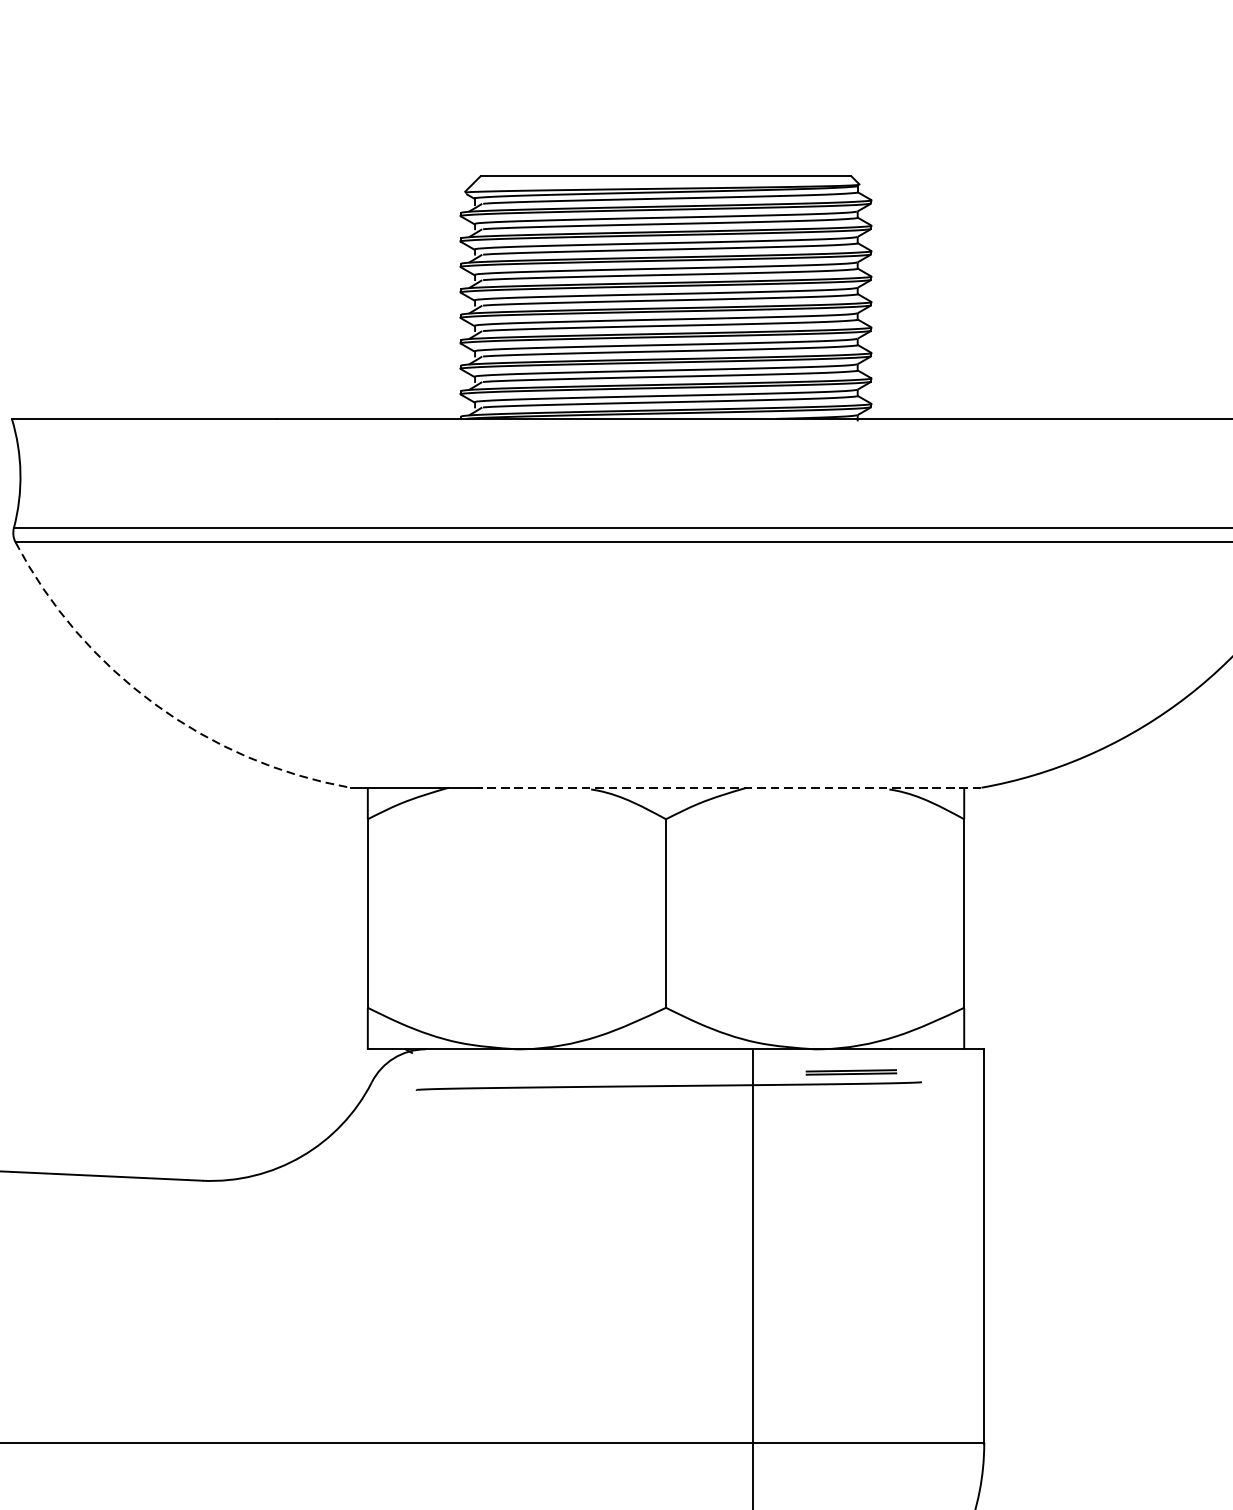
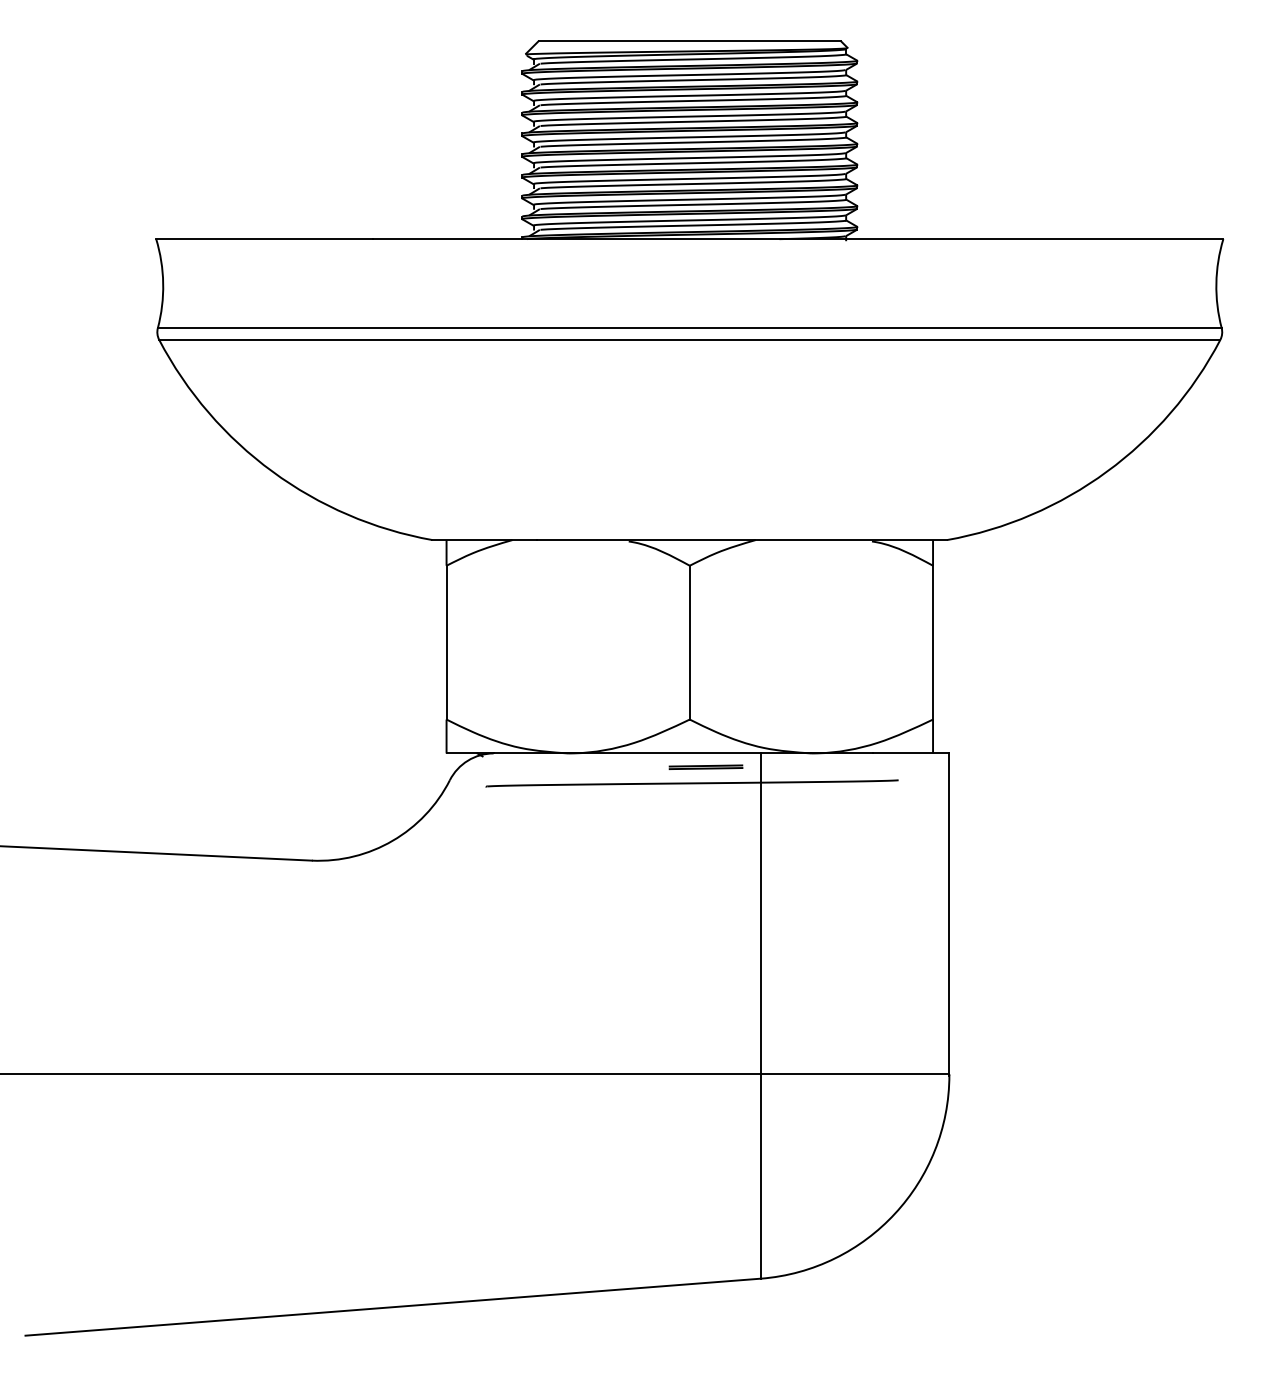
arc: (154, 703) -> (272, 471), dashed -> solid
line: (729, 788) -> (741, 540), dashed -> solid
part: (850, 1071) -> (705, 766), moved

